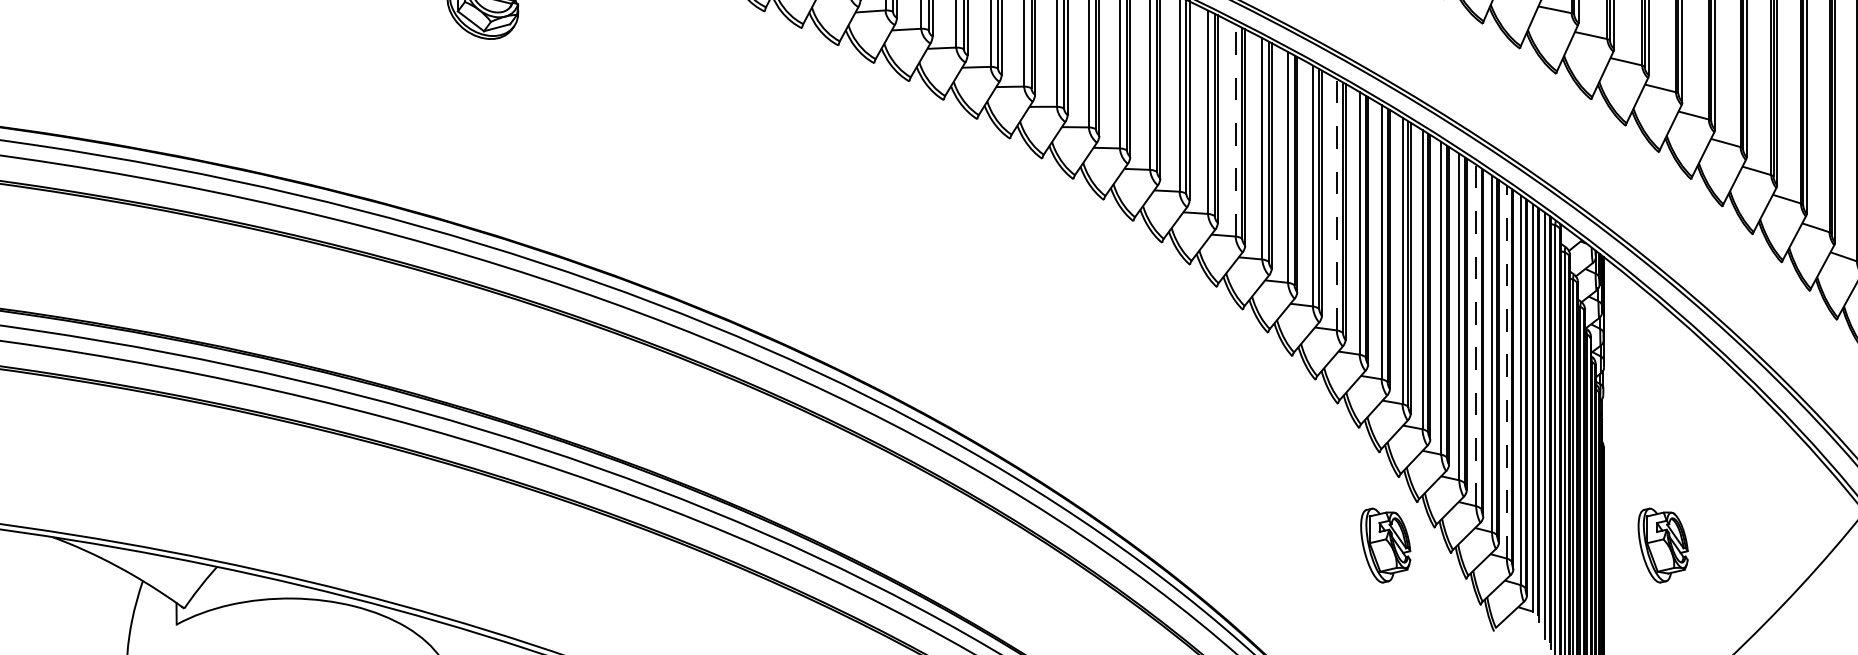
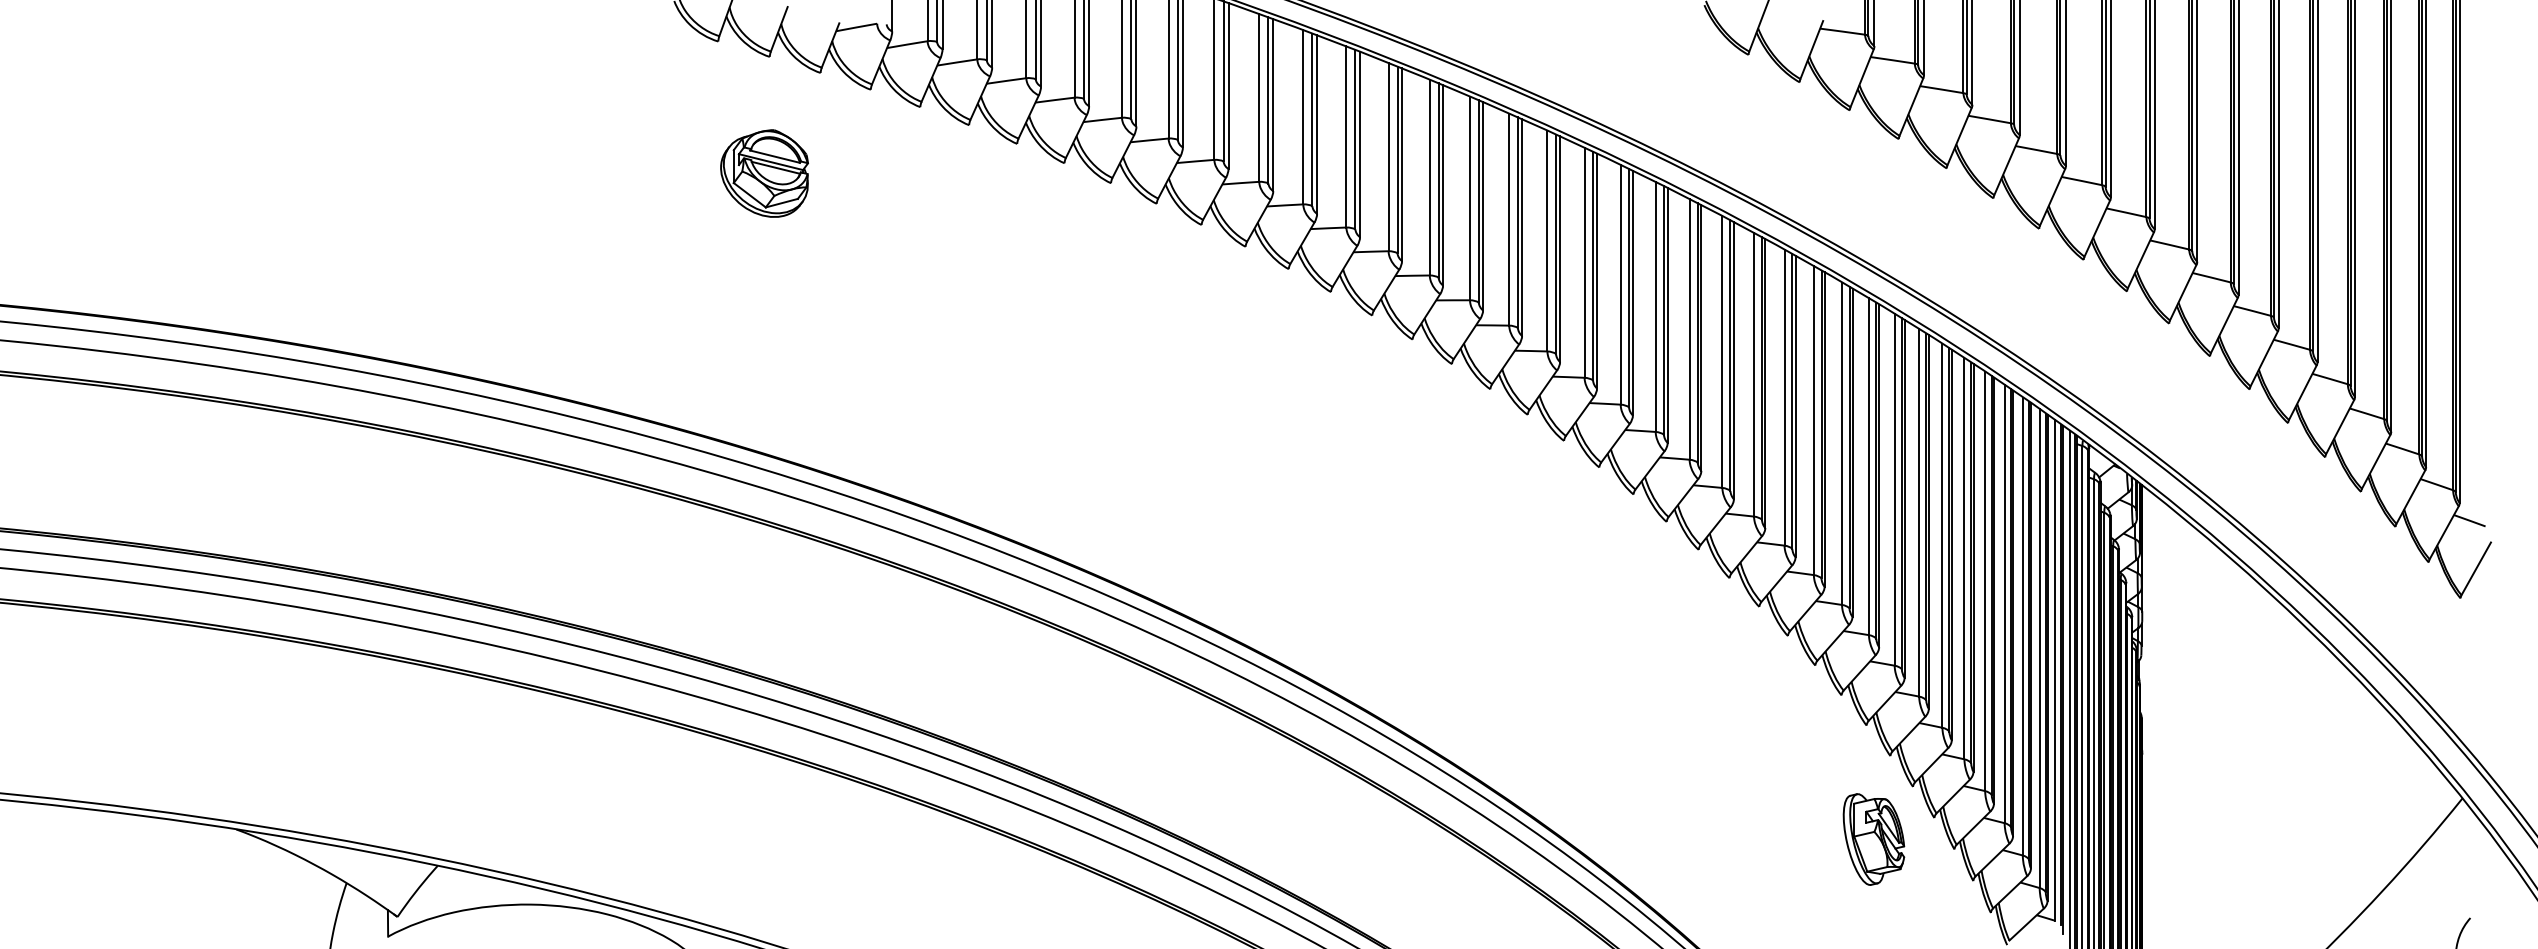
line: (1235, 129) -> (1689, 328), dashed -> solid
line: (1336, 204) -> (1813, 420), dashed -> solid
line: (1476, 335) -> (1985, 581), dashed -> solid
line: (1506, 372) -> (2022, 626), dashed -> solid
part: (1662, 545) -> (2214, 839), removed

